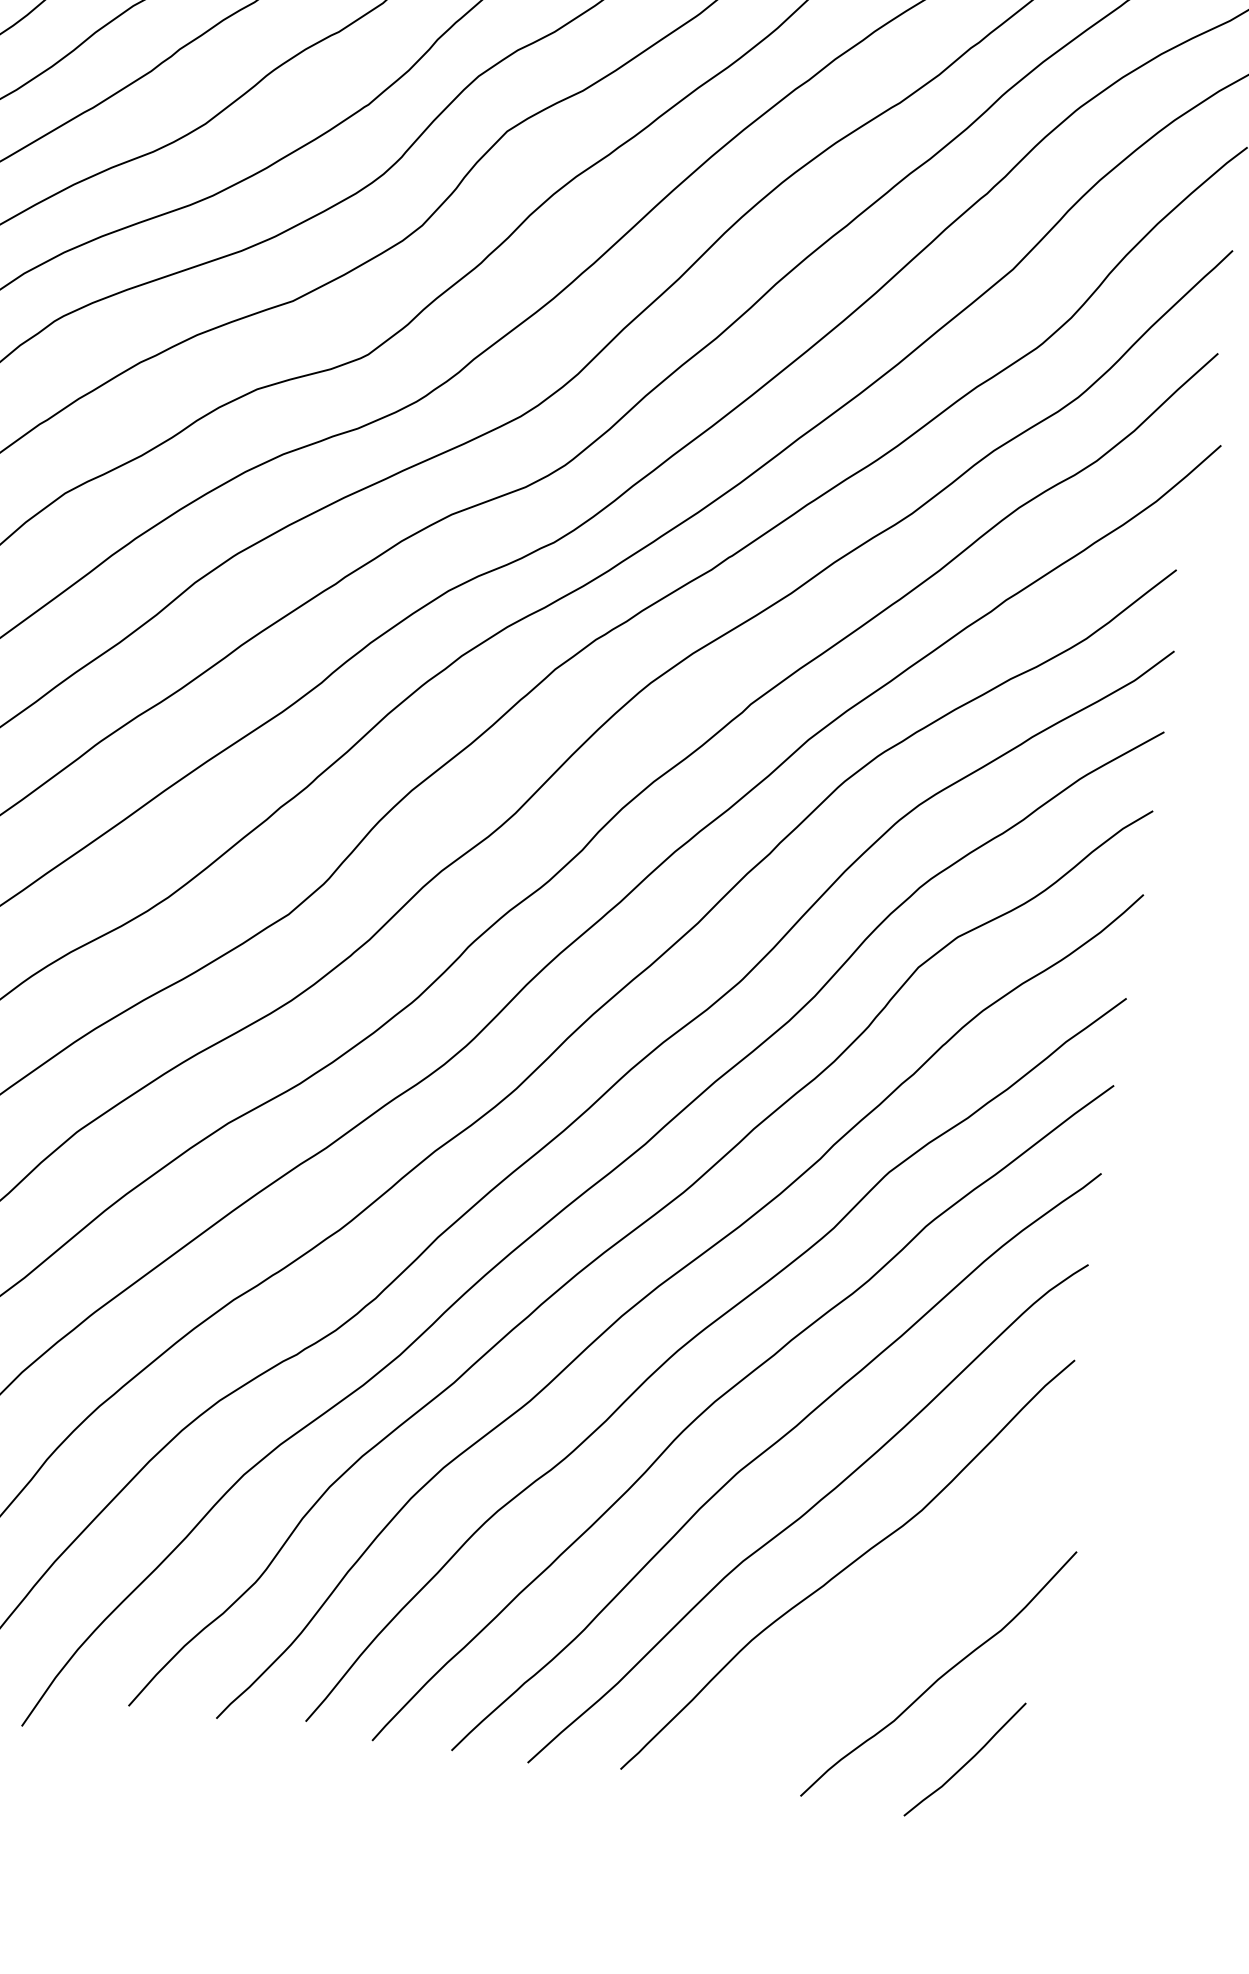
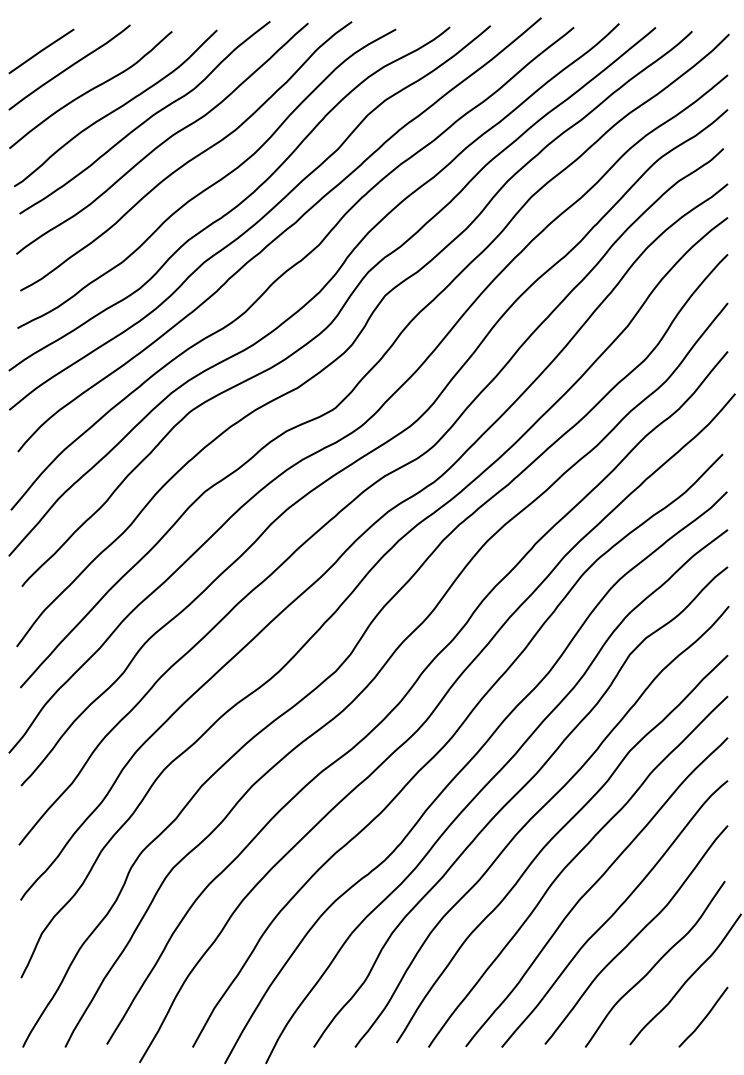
curve: (879, 1631) -> (655, 963), added

